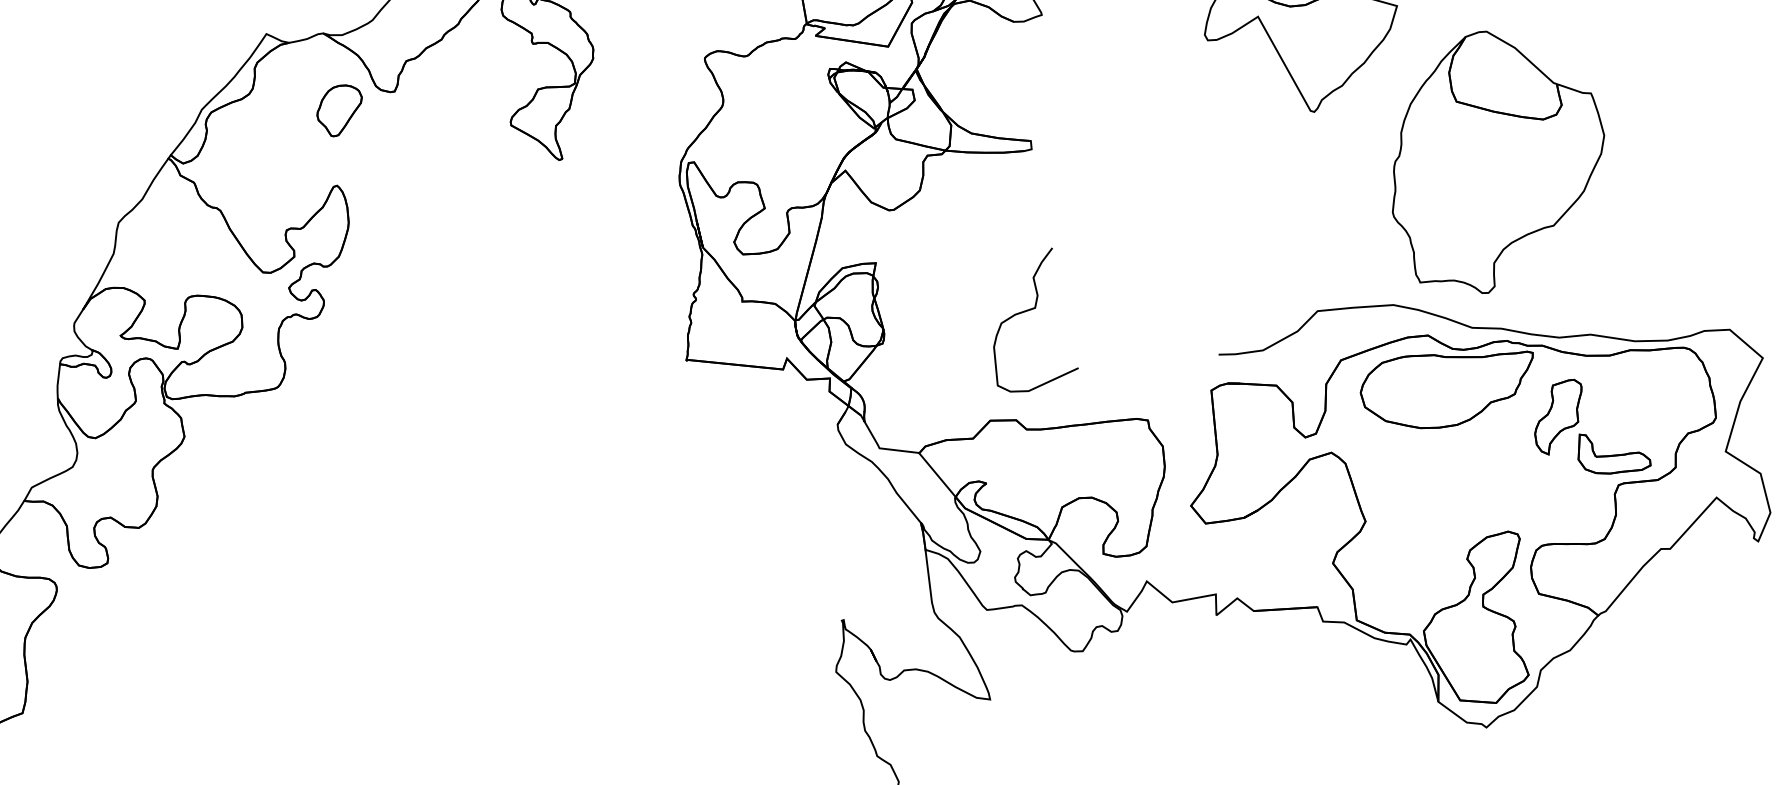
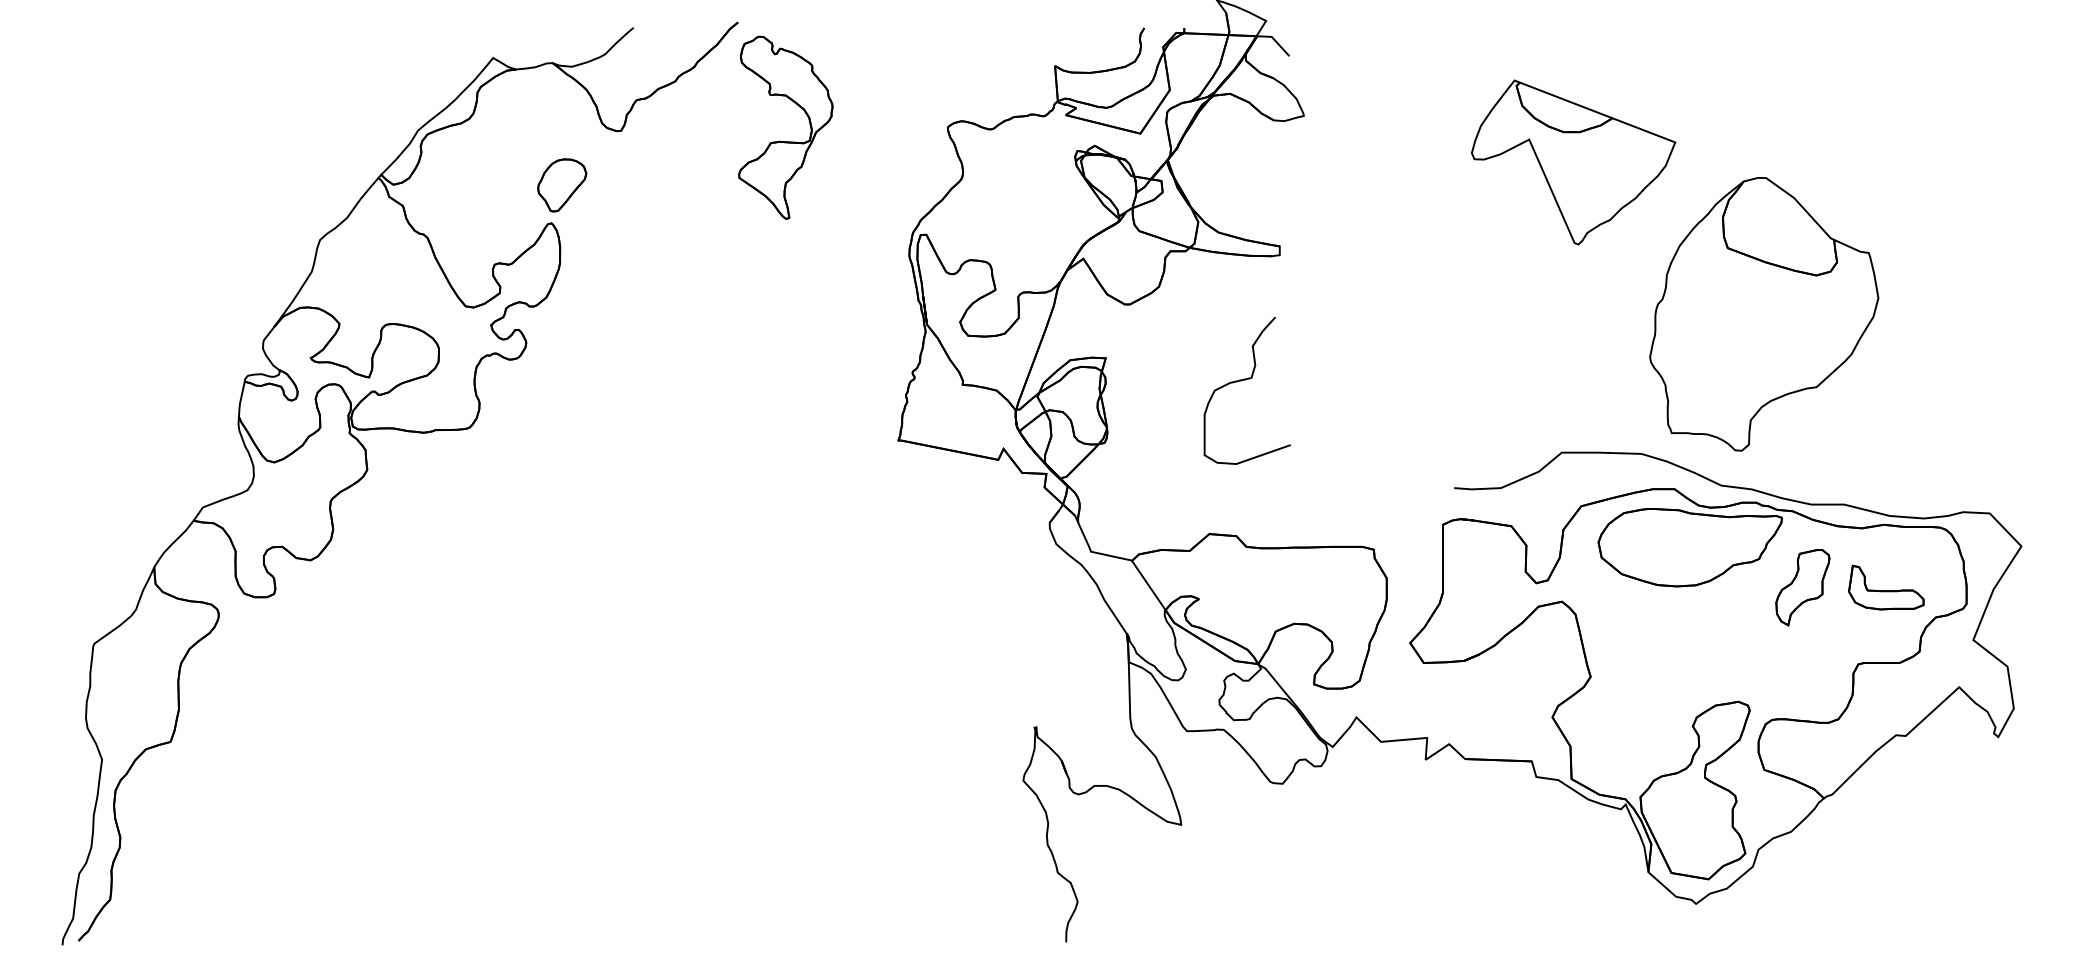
part: (340, 110) -> (562, 185), moved
curve: (1029, 310) -> (1245, 380), moved
part: (1613, 452) -> (1886, 587), moved

